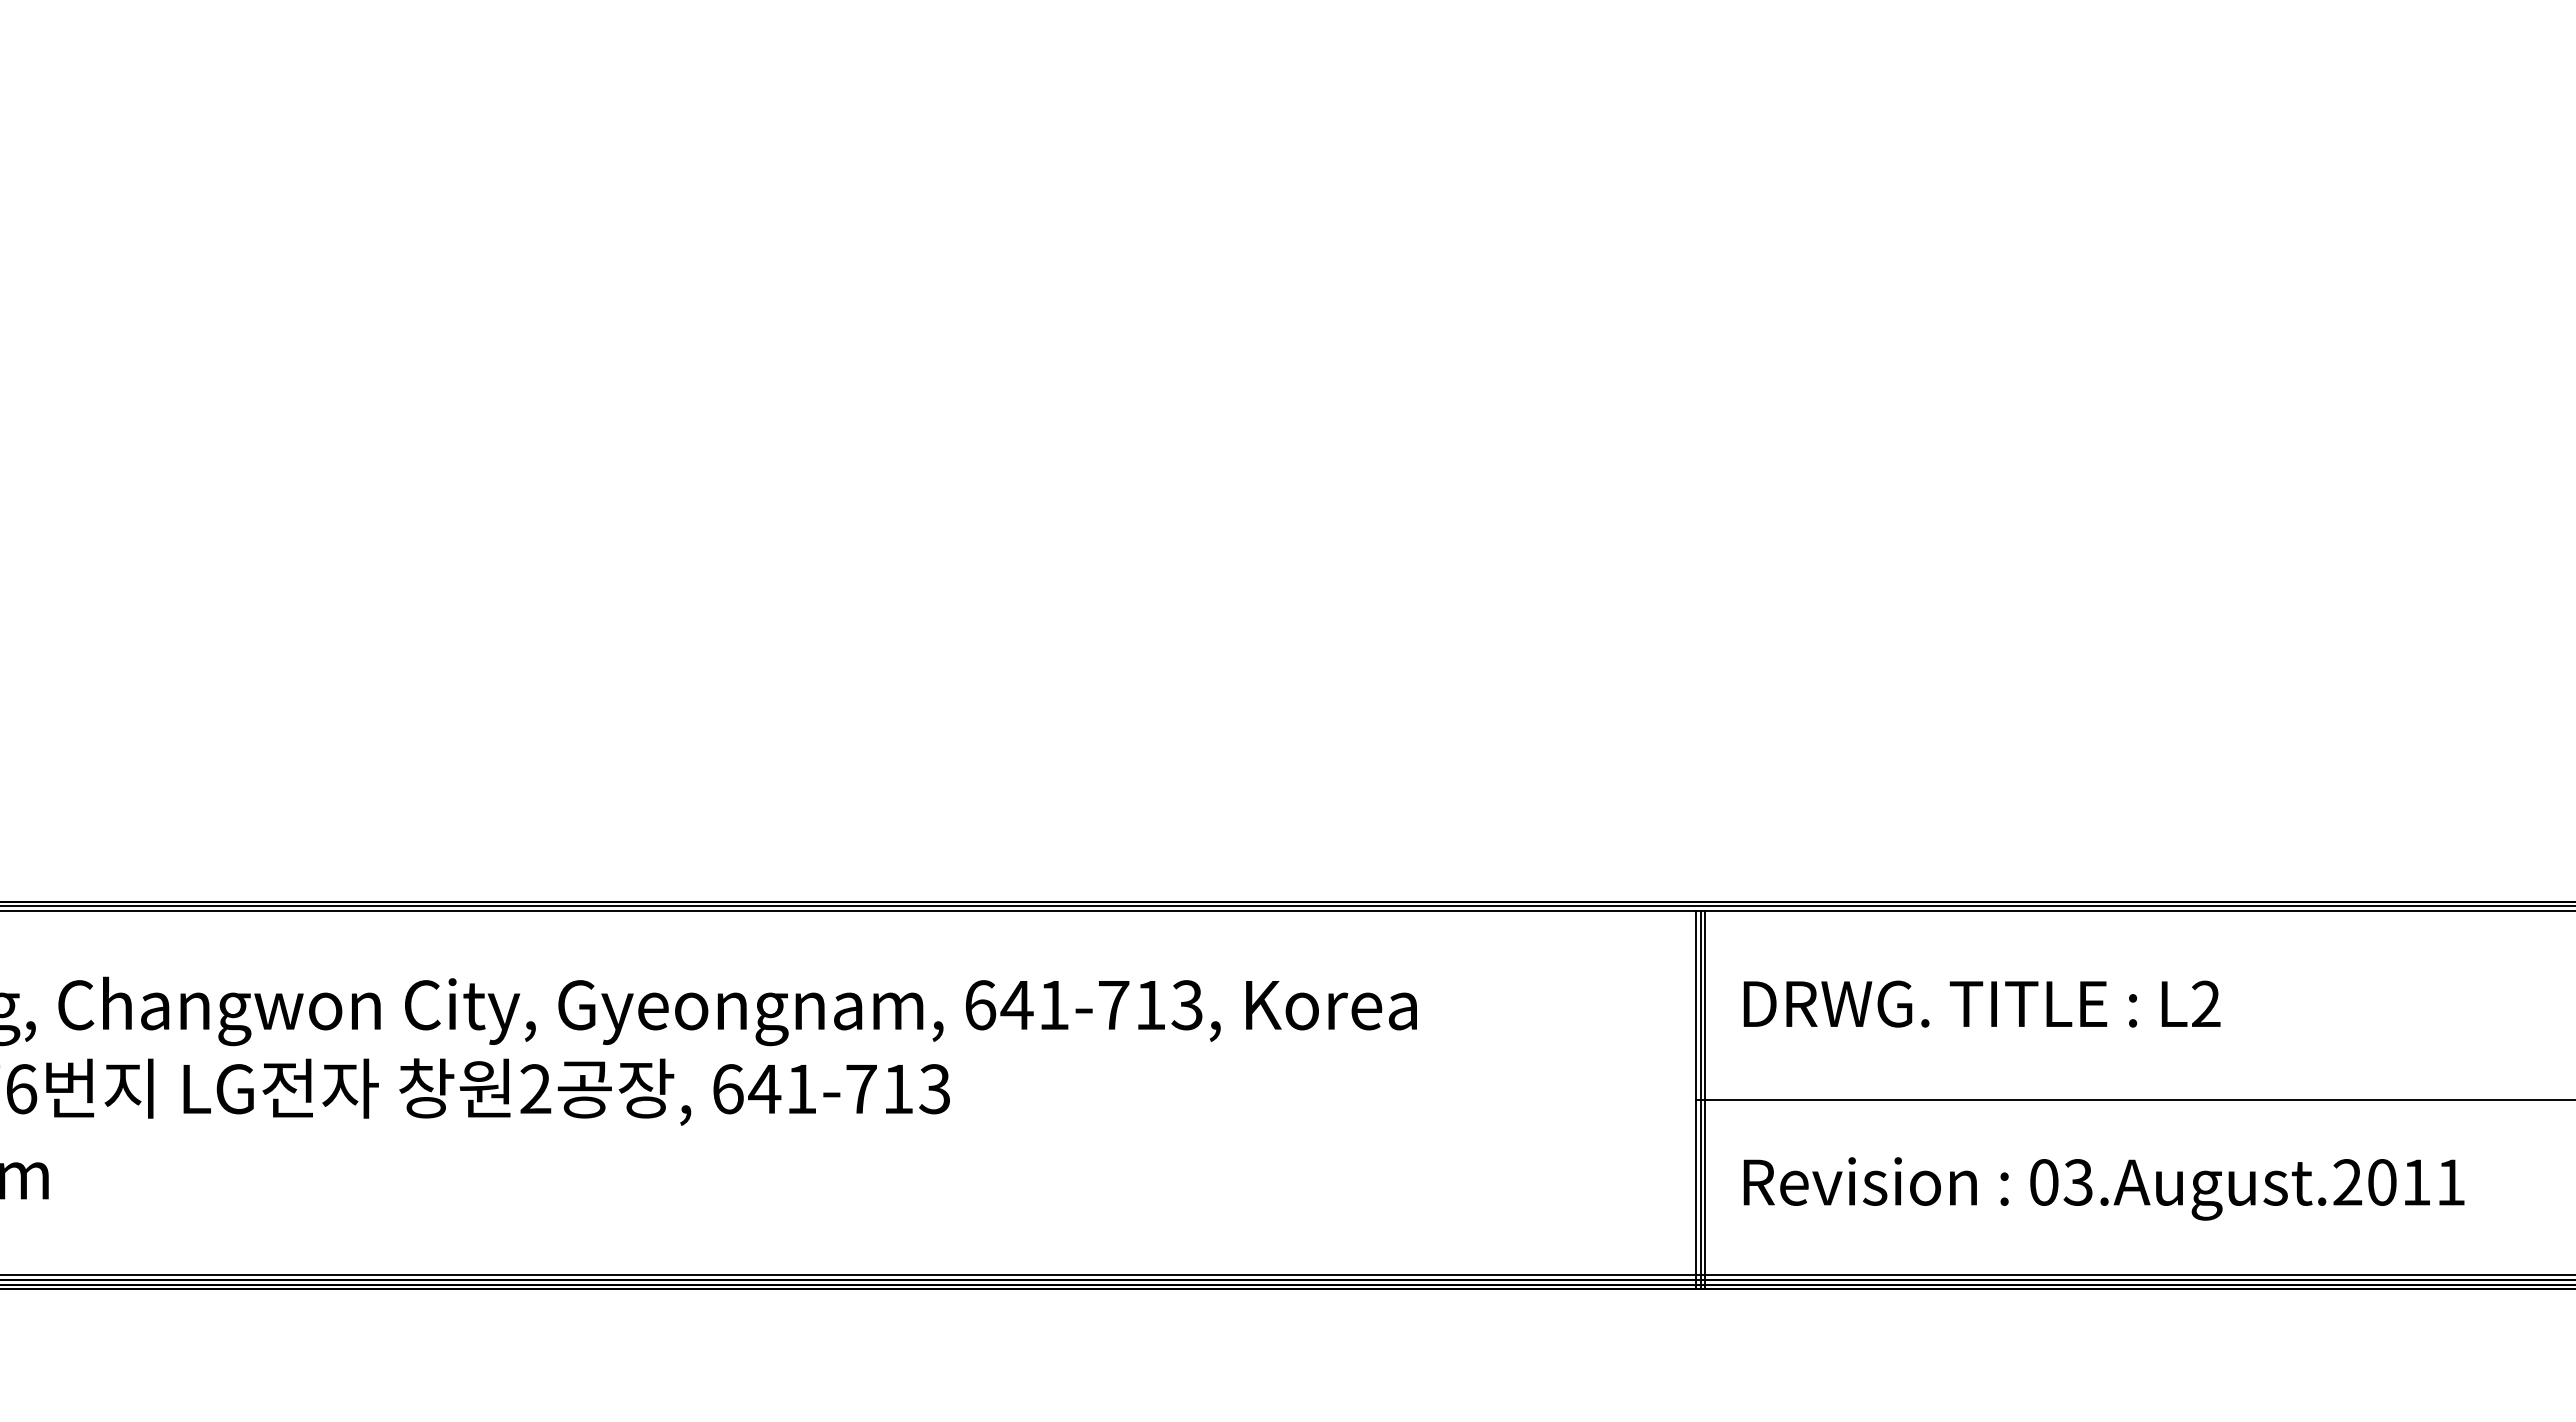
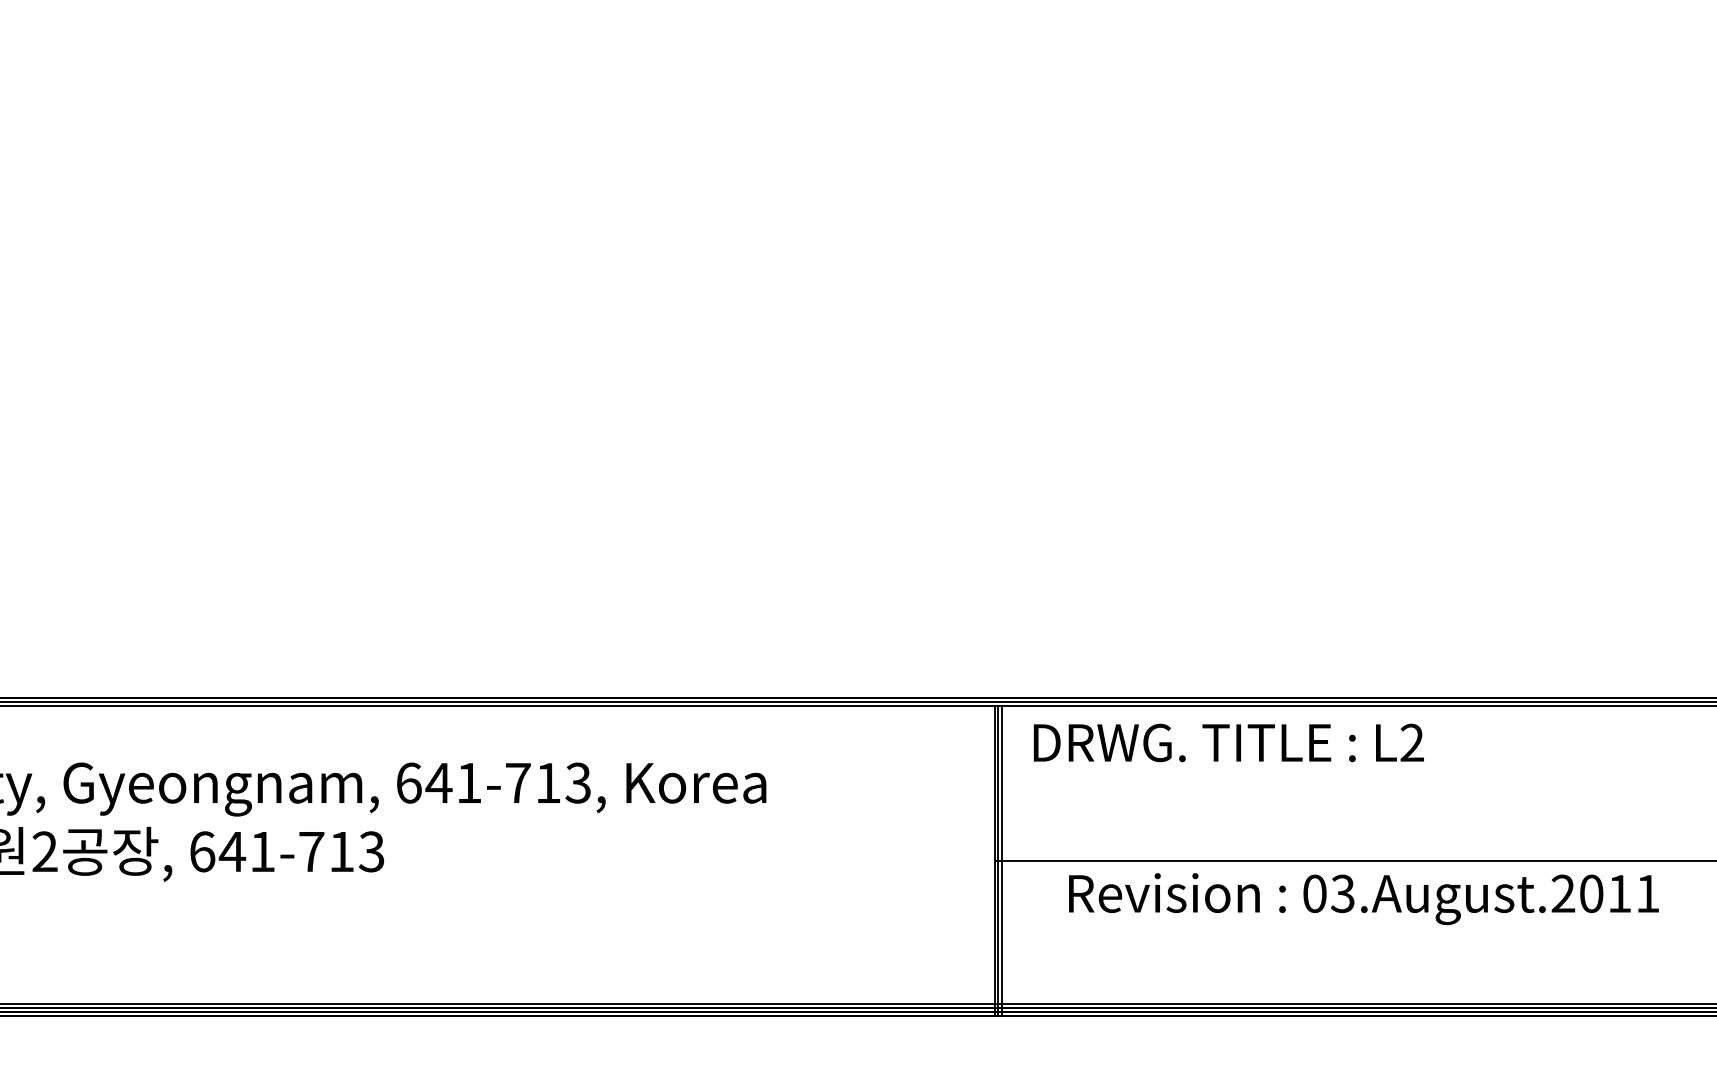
text: (1981, 1003) -> (1228, 742), moved
text: (2103, 1188) -> (1363, 898), moved

